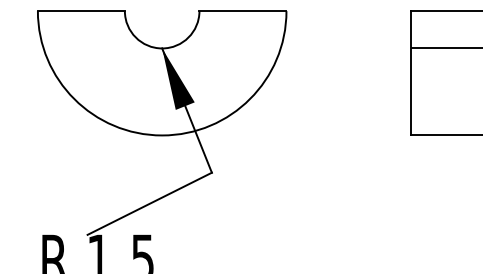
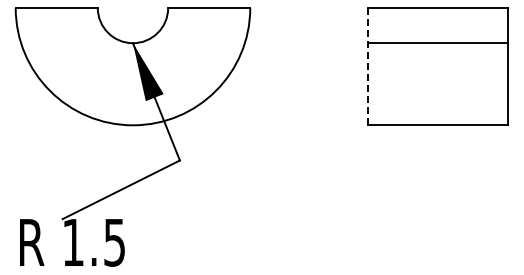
line: (410, 73) -> (367, 66), solid -> dashed

